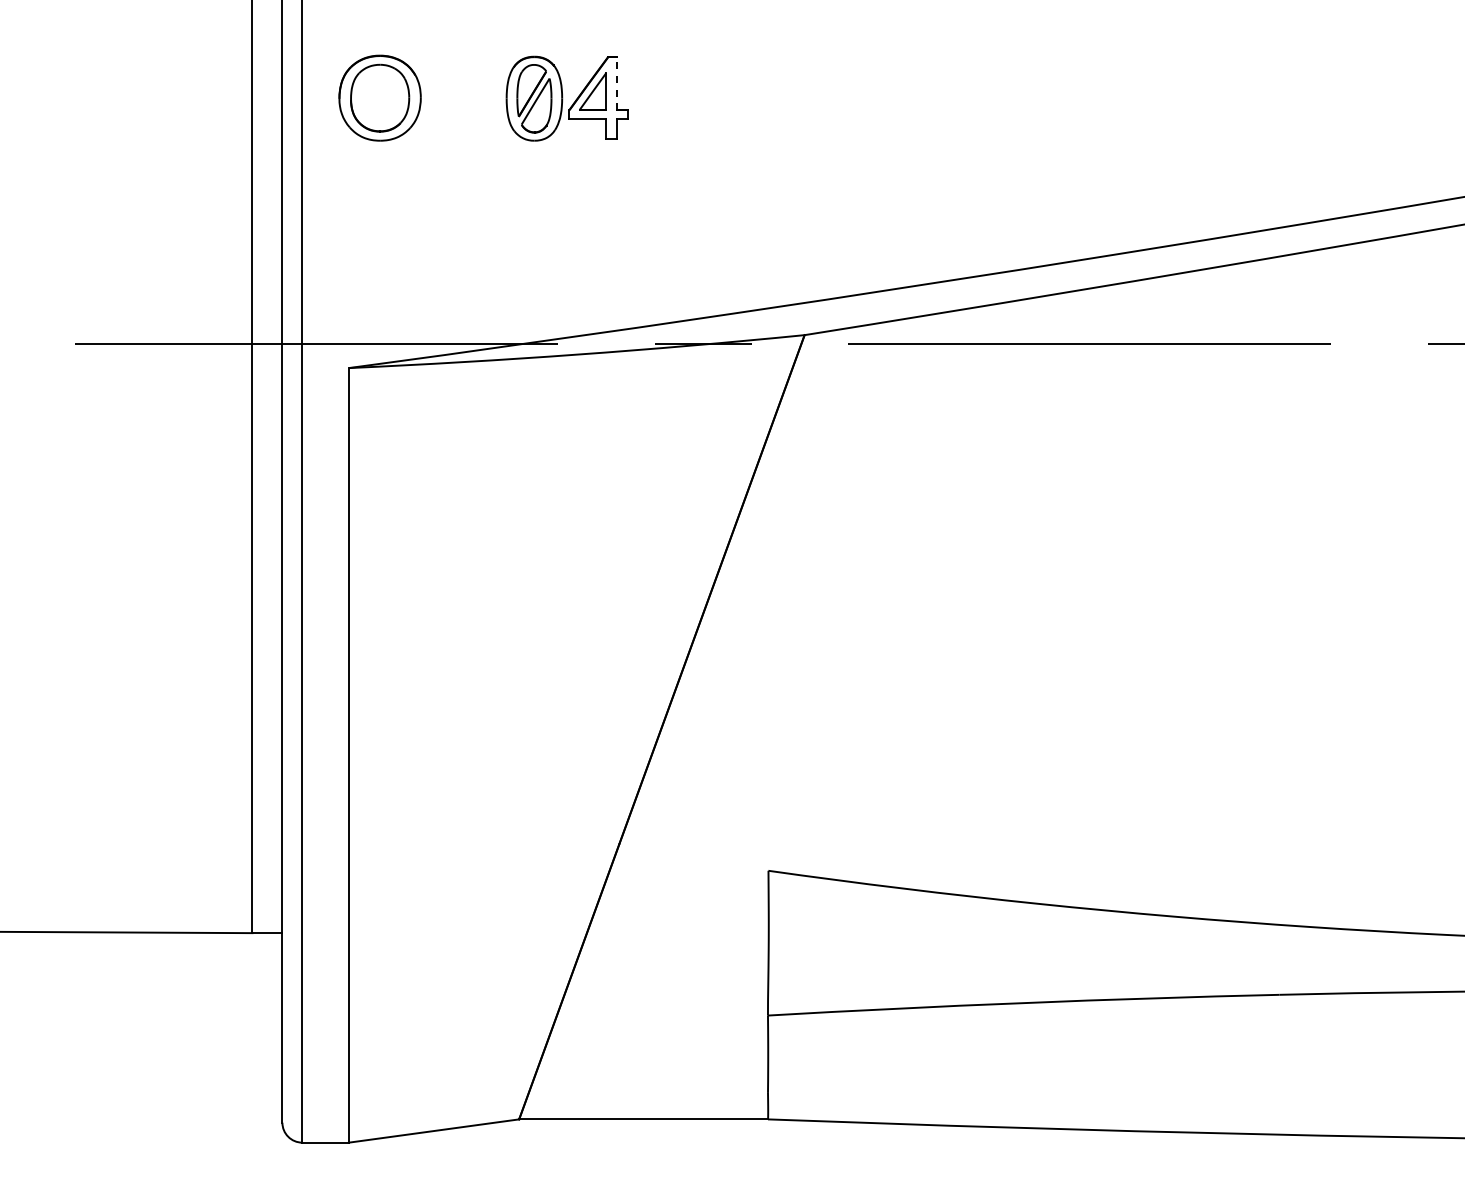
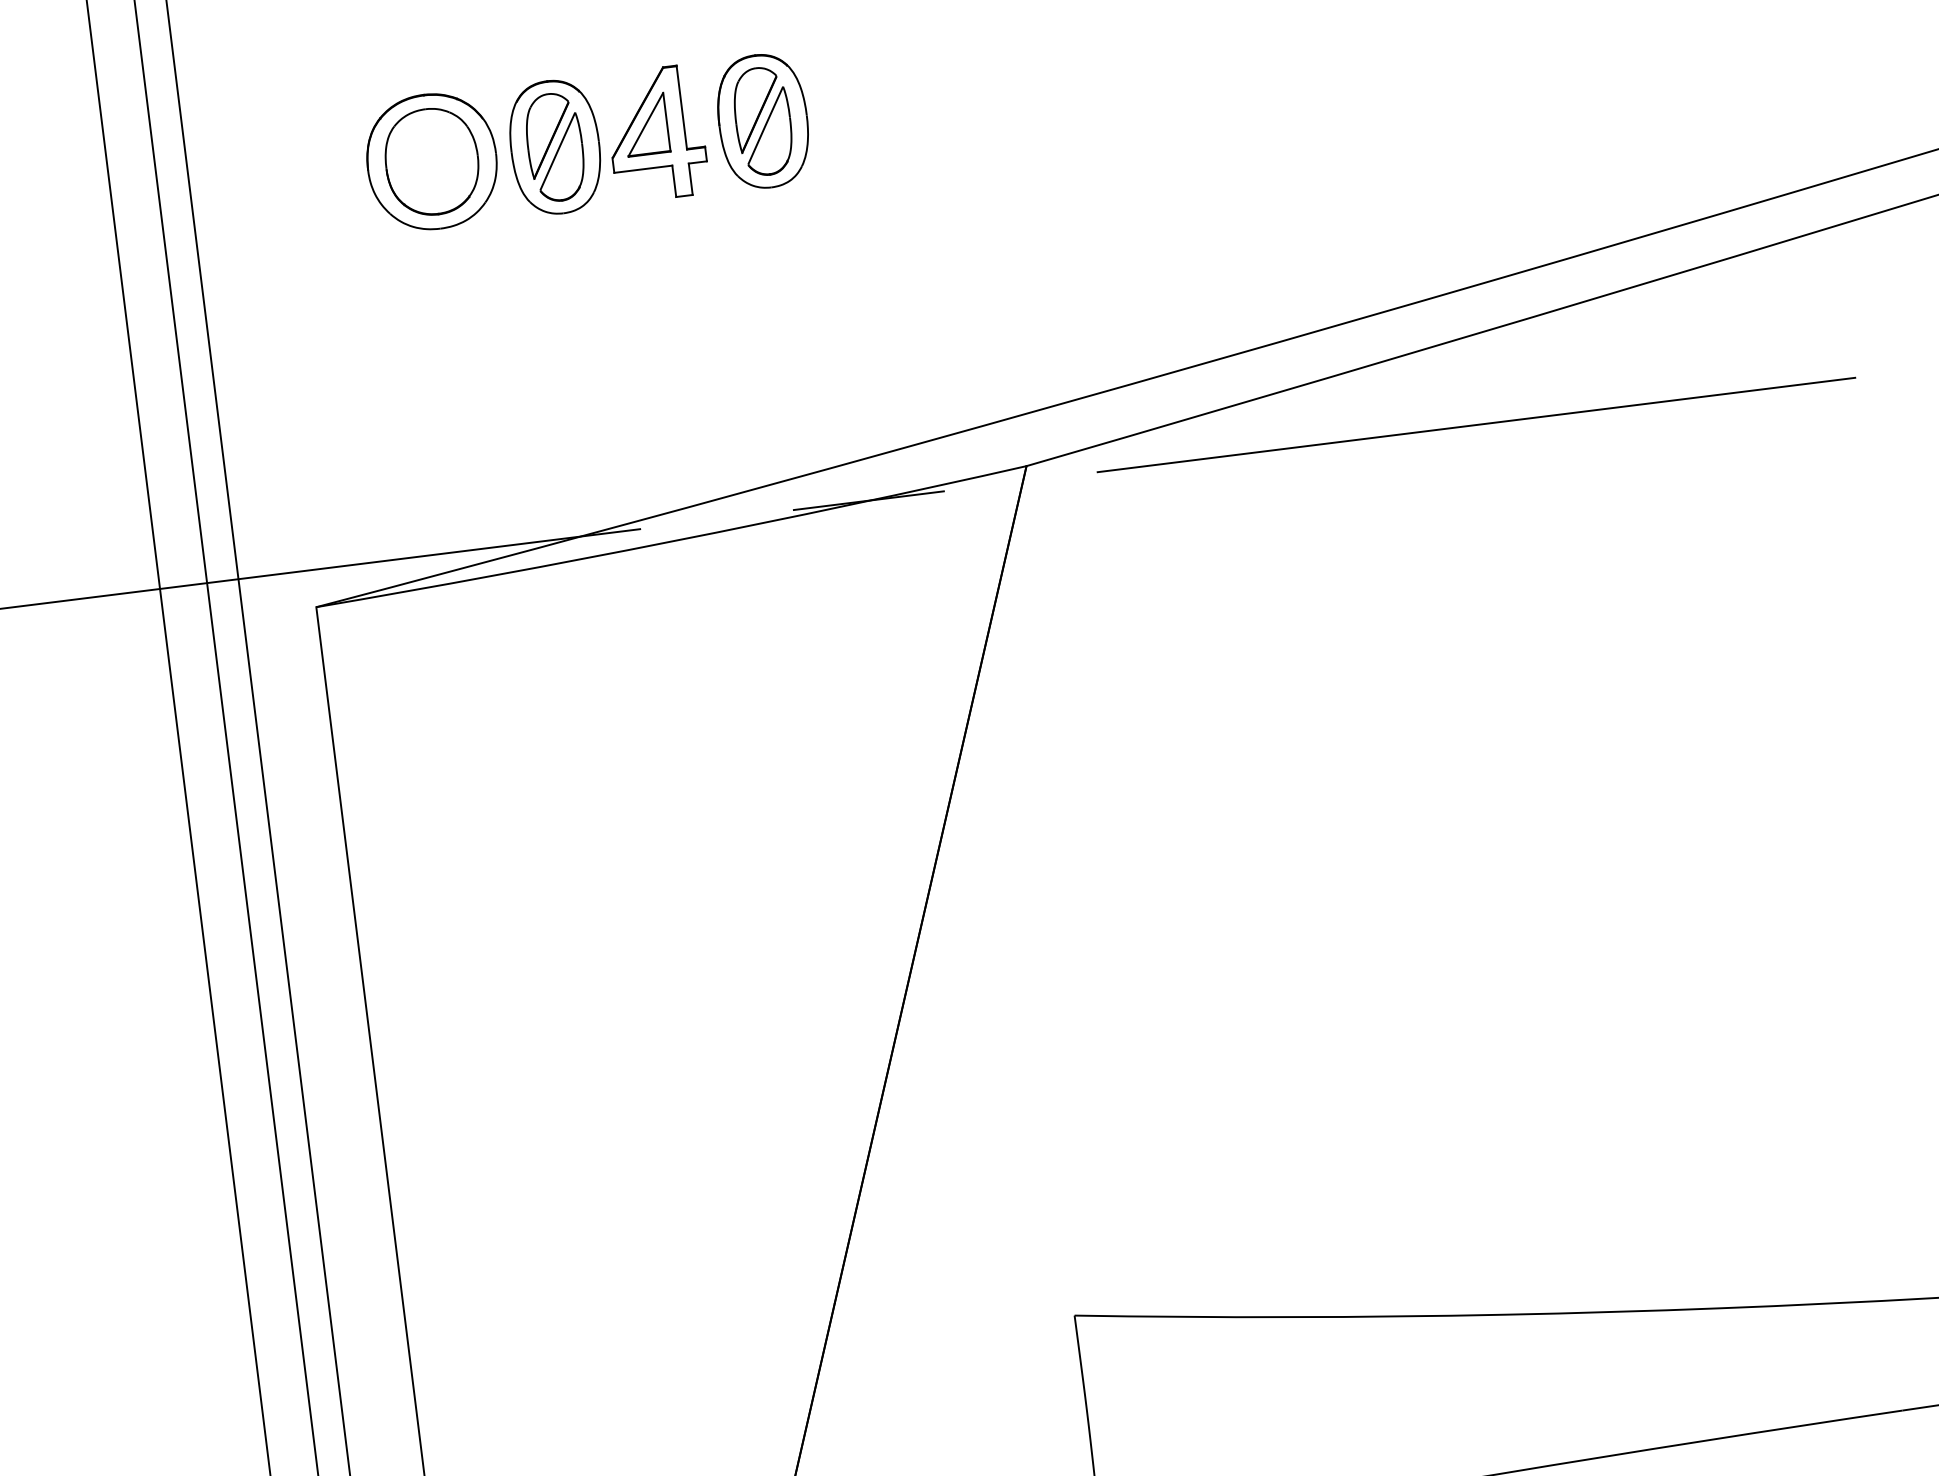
line: (616, 83) -> (681, 107), dashed -> solid
part: (379, 97) -> (430, 160), moved
part: (666, 98) -> (762, 121), added

